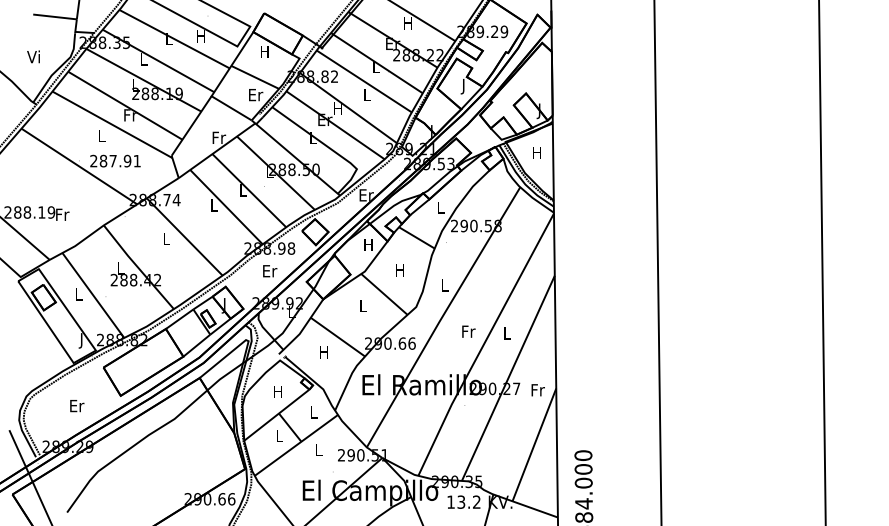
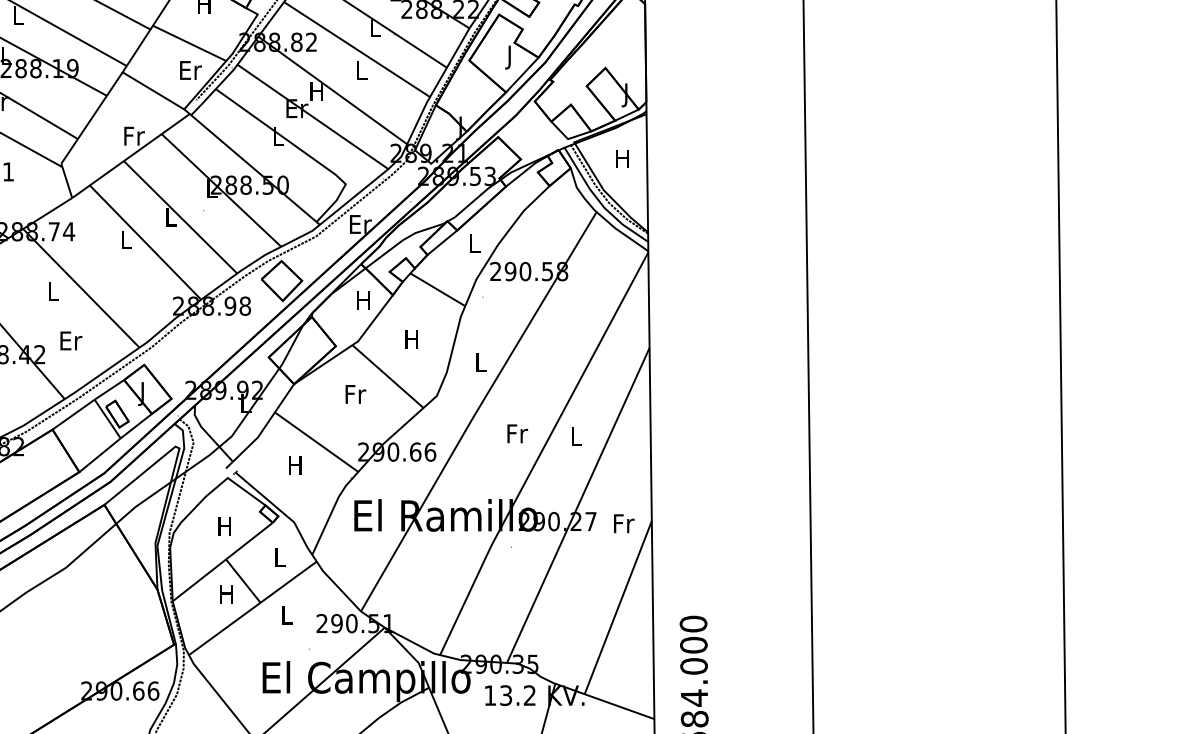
text: (270, 271) -> (71, 341), moved
text: (363, 306) -> (355, 395), L -> Fr
text: (278, 435) -> (225, 593), L -> H

